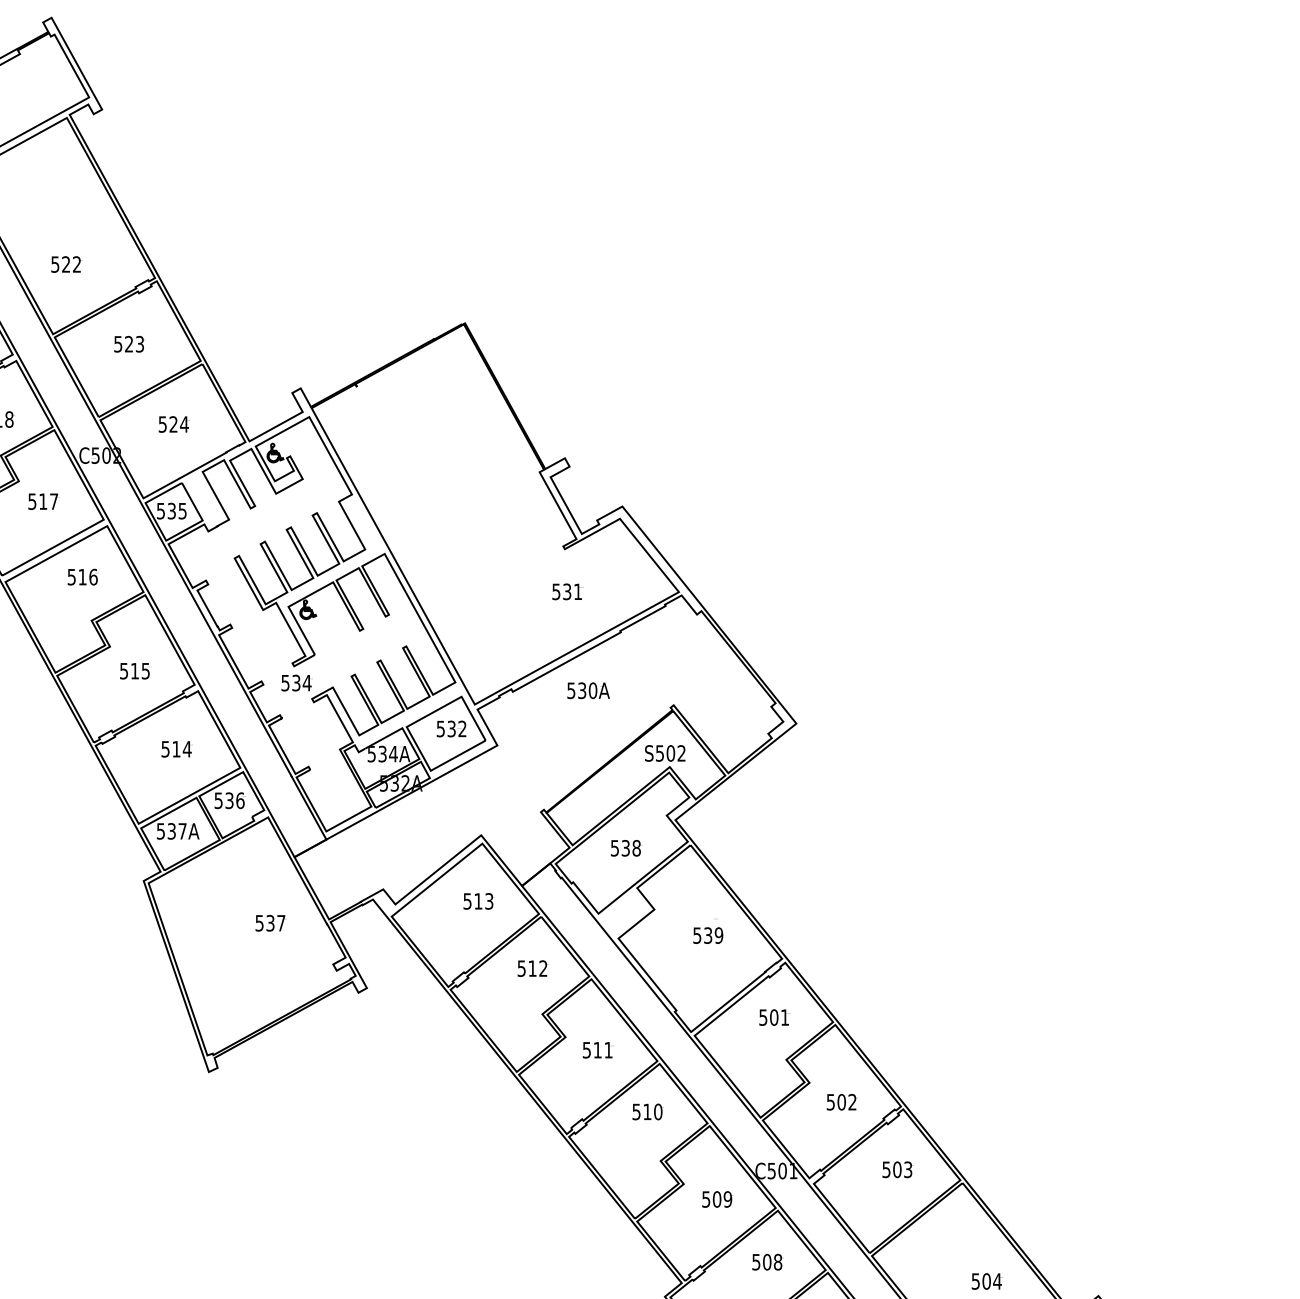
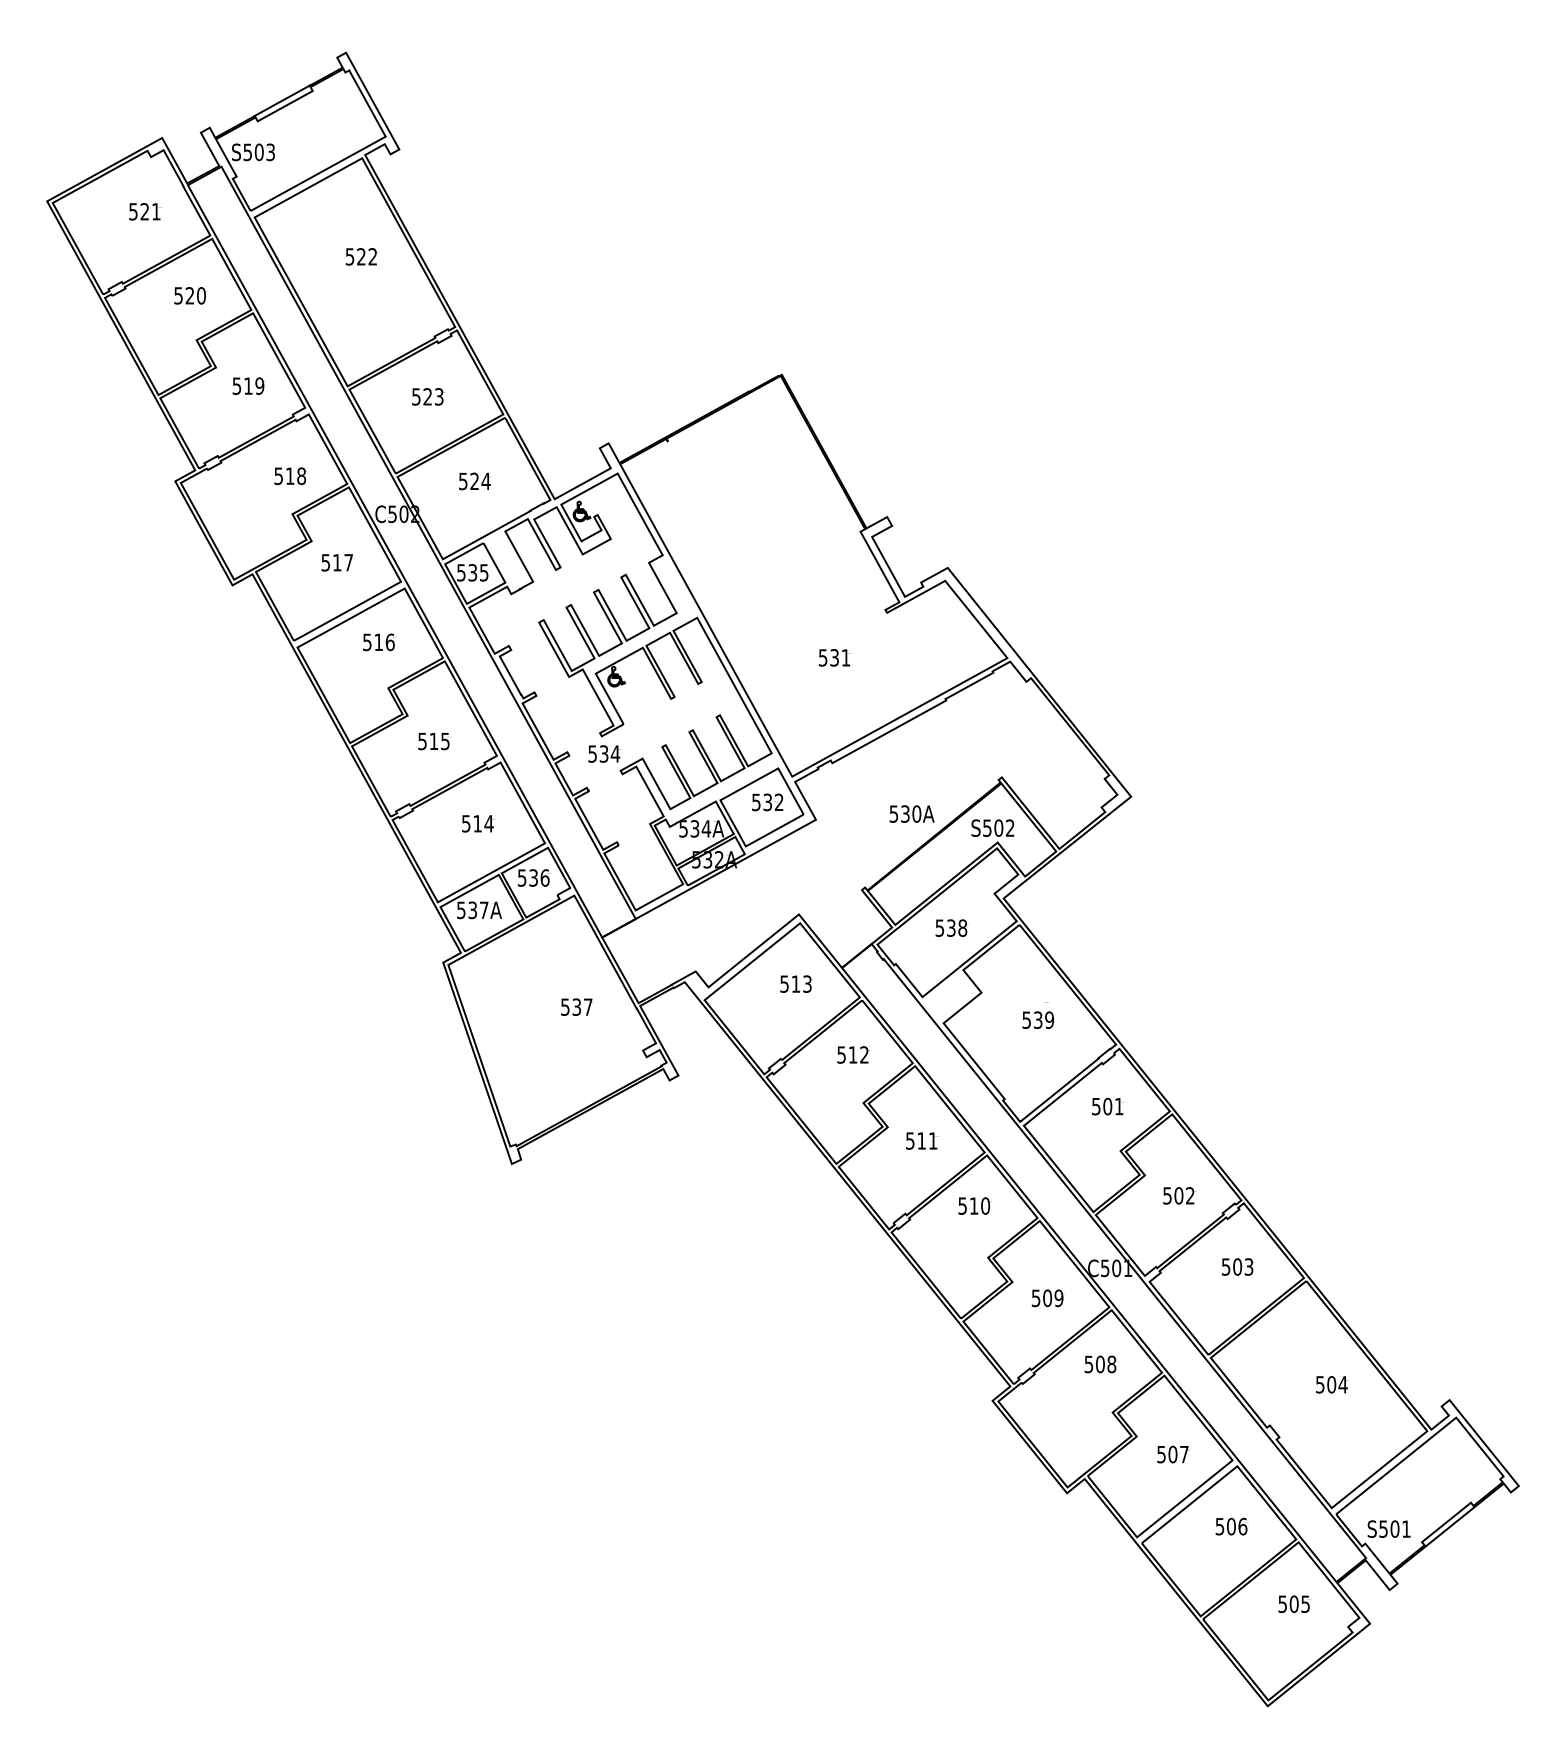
text: (66, 264) -> (361, 256), moved
text: (568, 591) -> (835, 657), moved
text: (588, 690) -> (911, 813), moved

